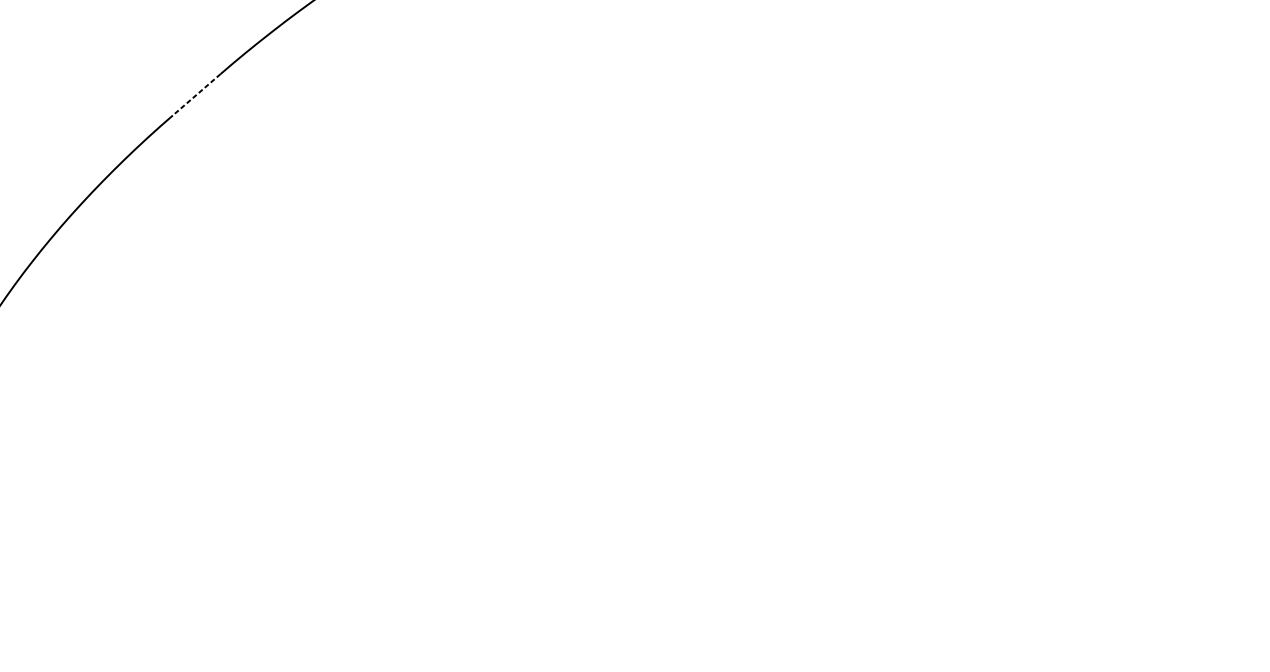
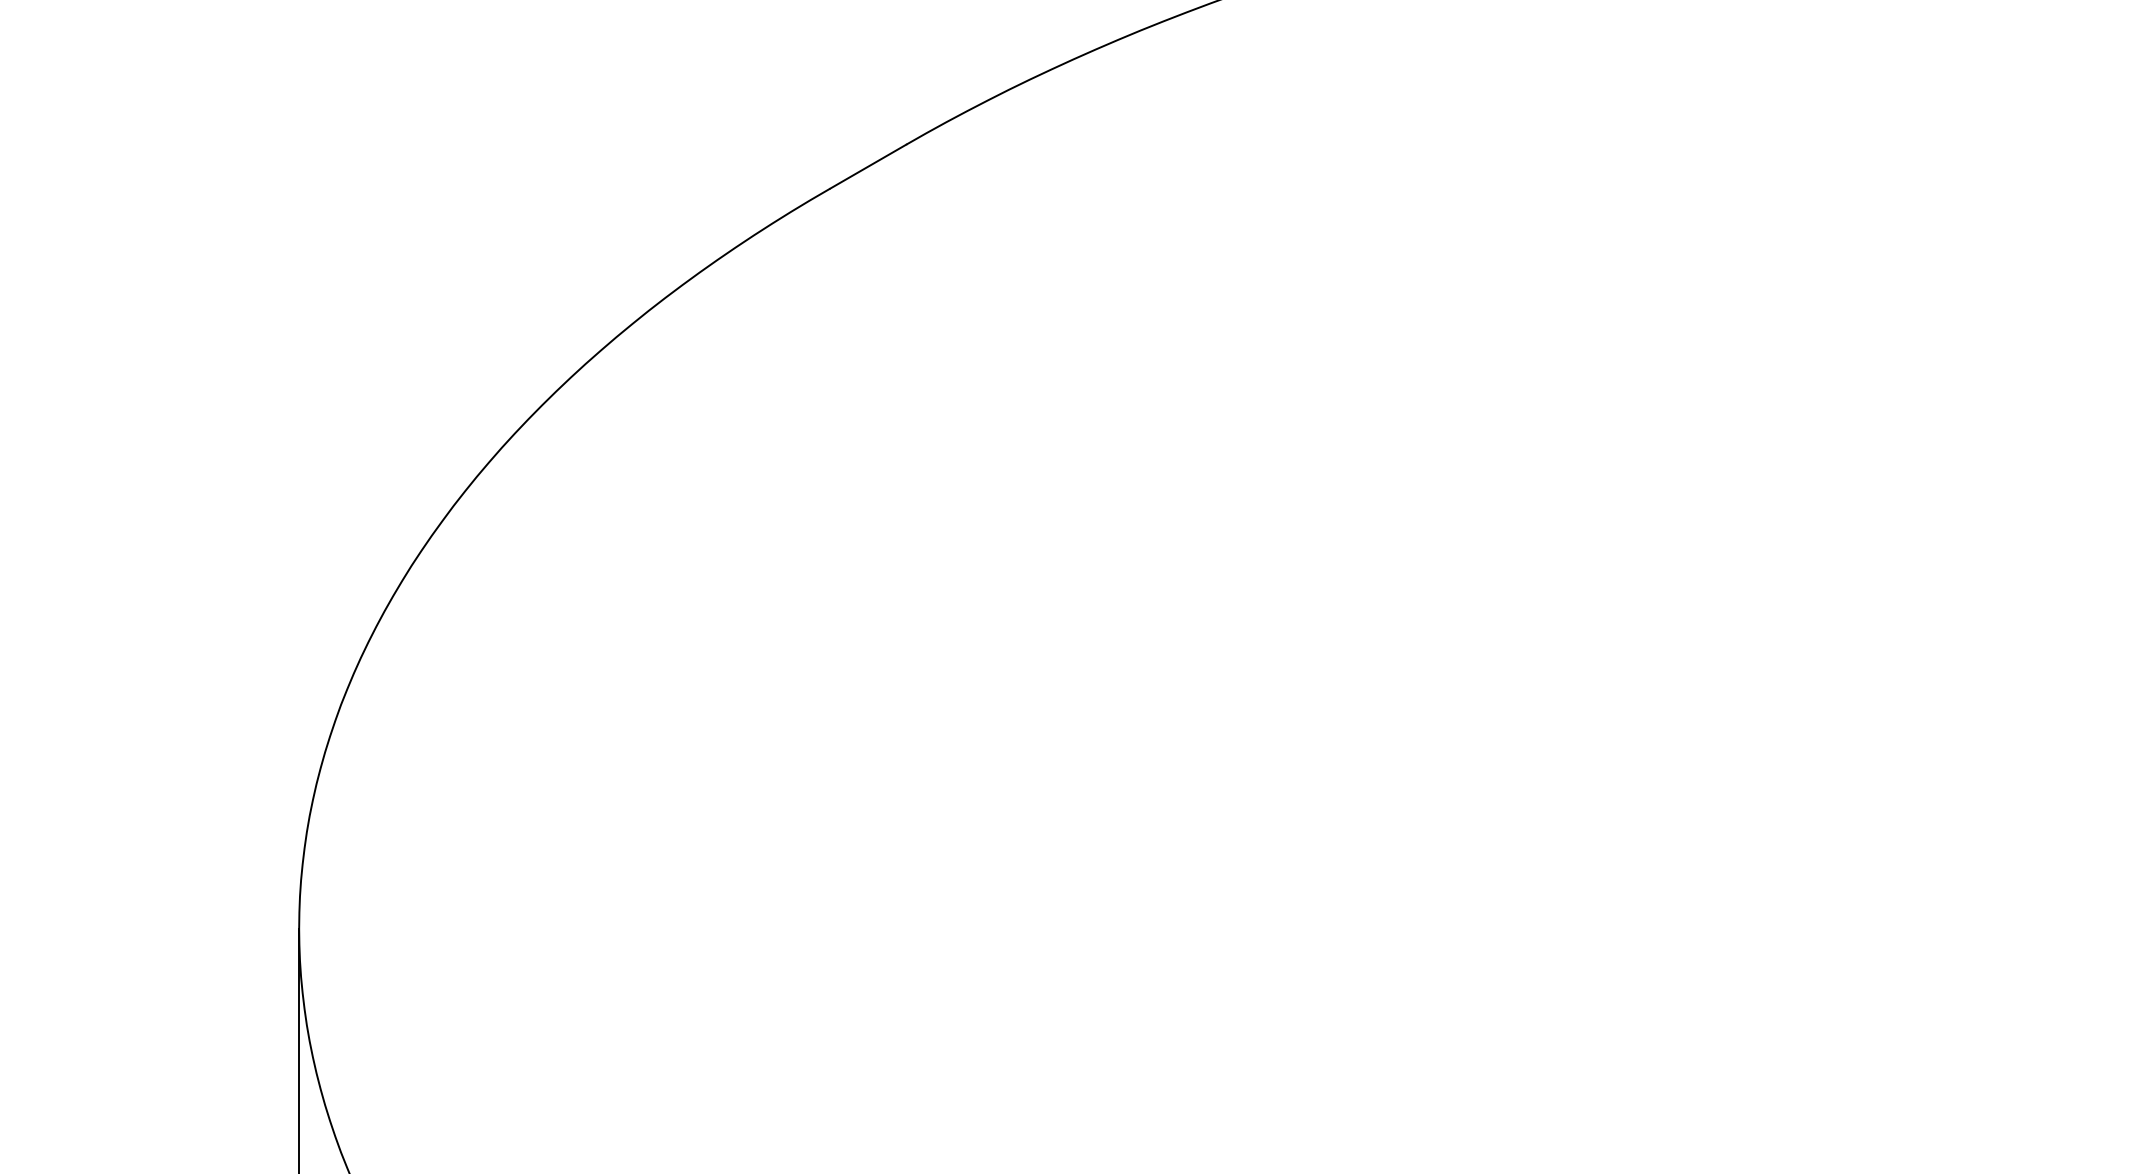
line: (196, 94) -> (868, 166), dashed -> solid

